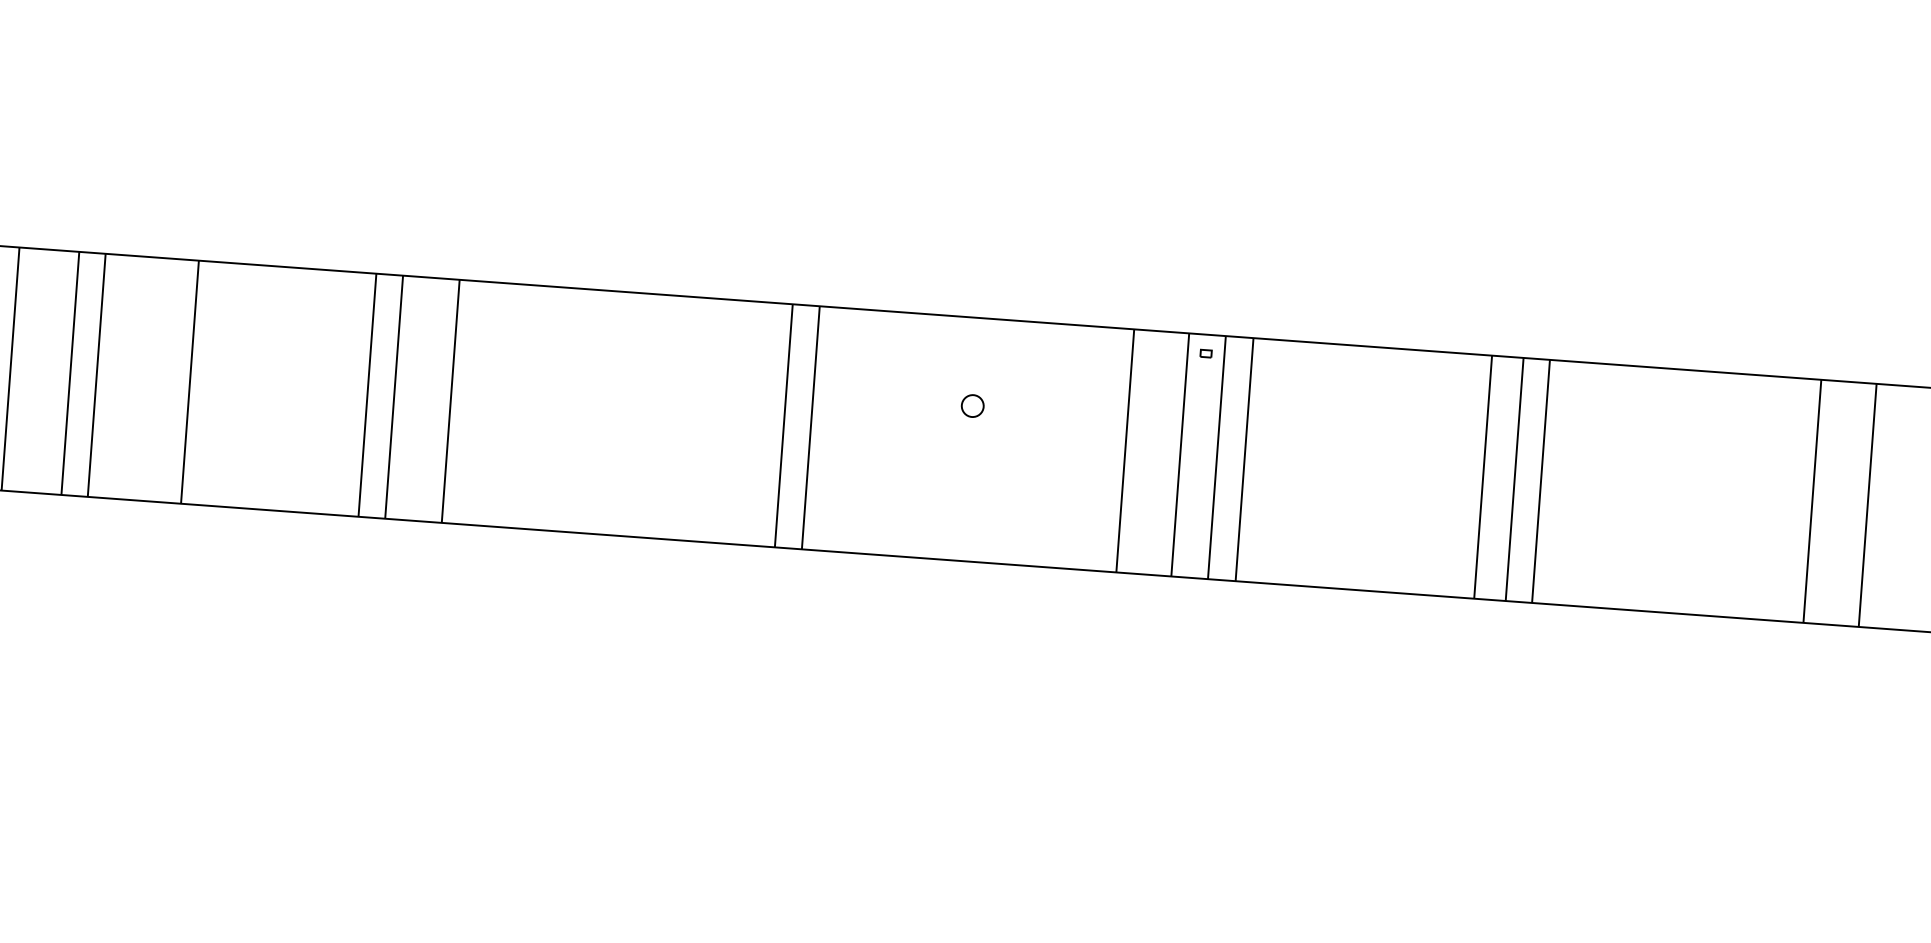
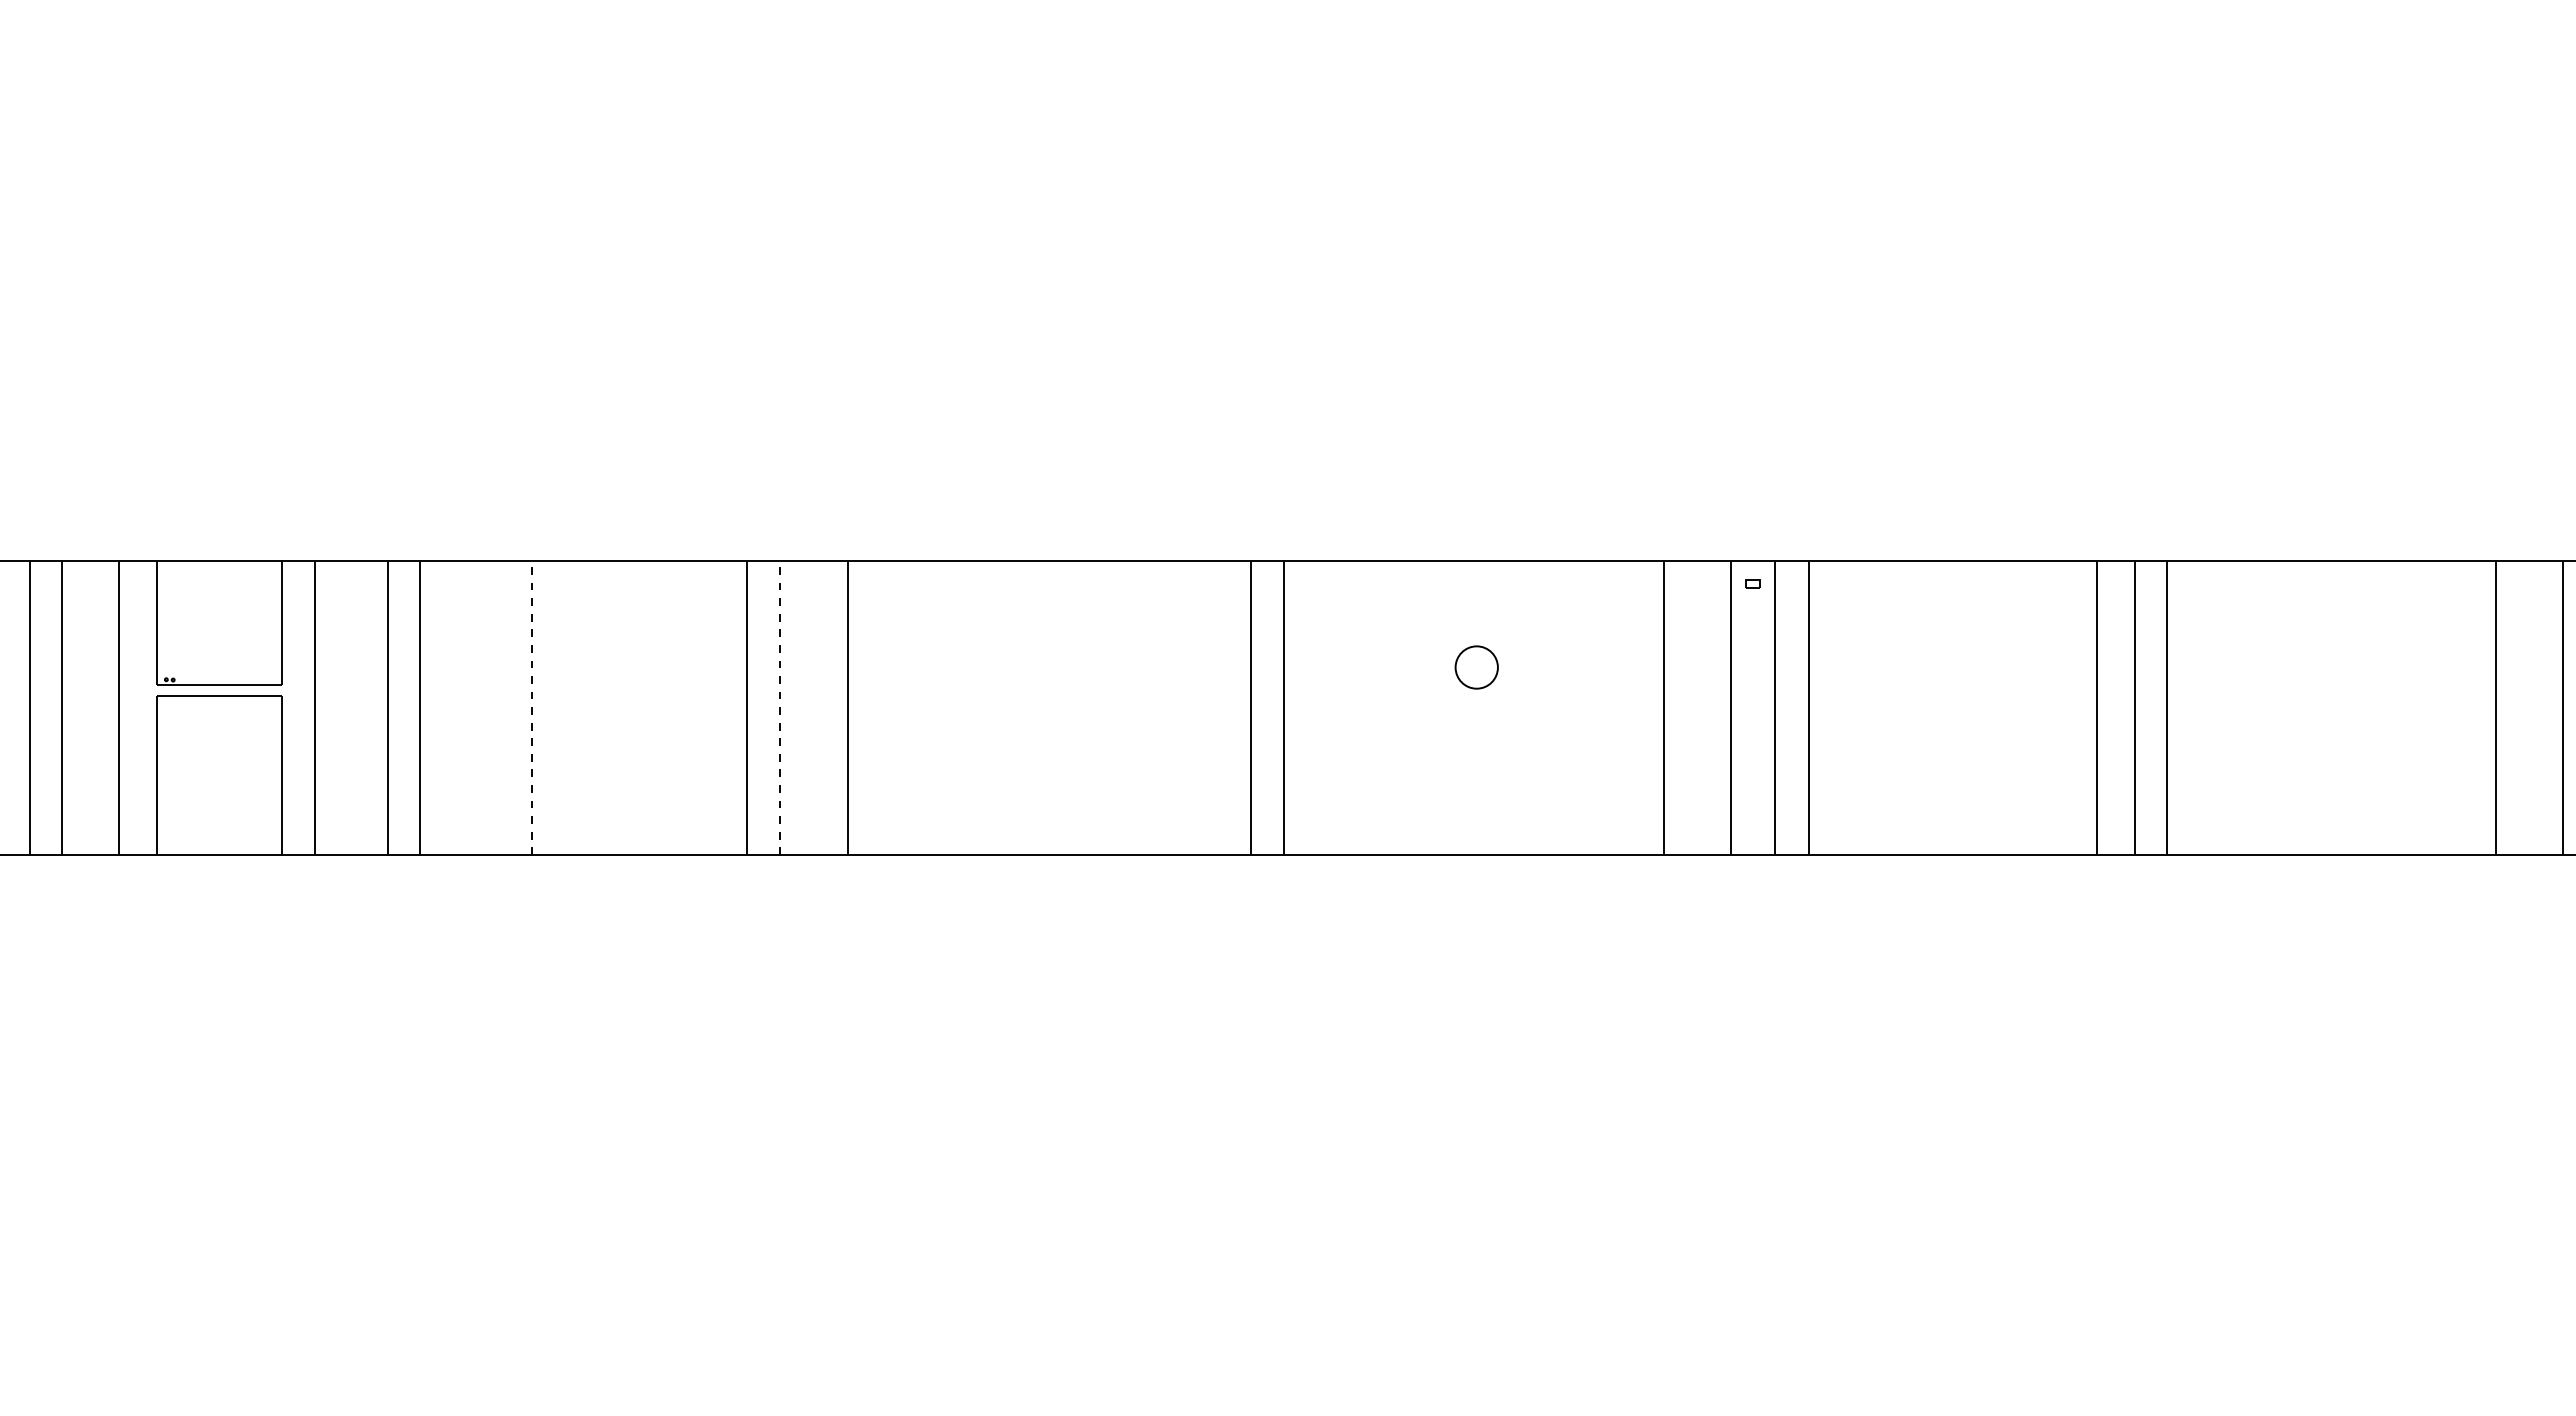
line: (190, 381) -> (532, 707), solid -> dashed
line: (394, 396) -> (779, 707), solid -> dashed
circle: (972, 406) -> (1476, 667), size x1.6

